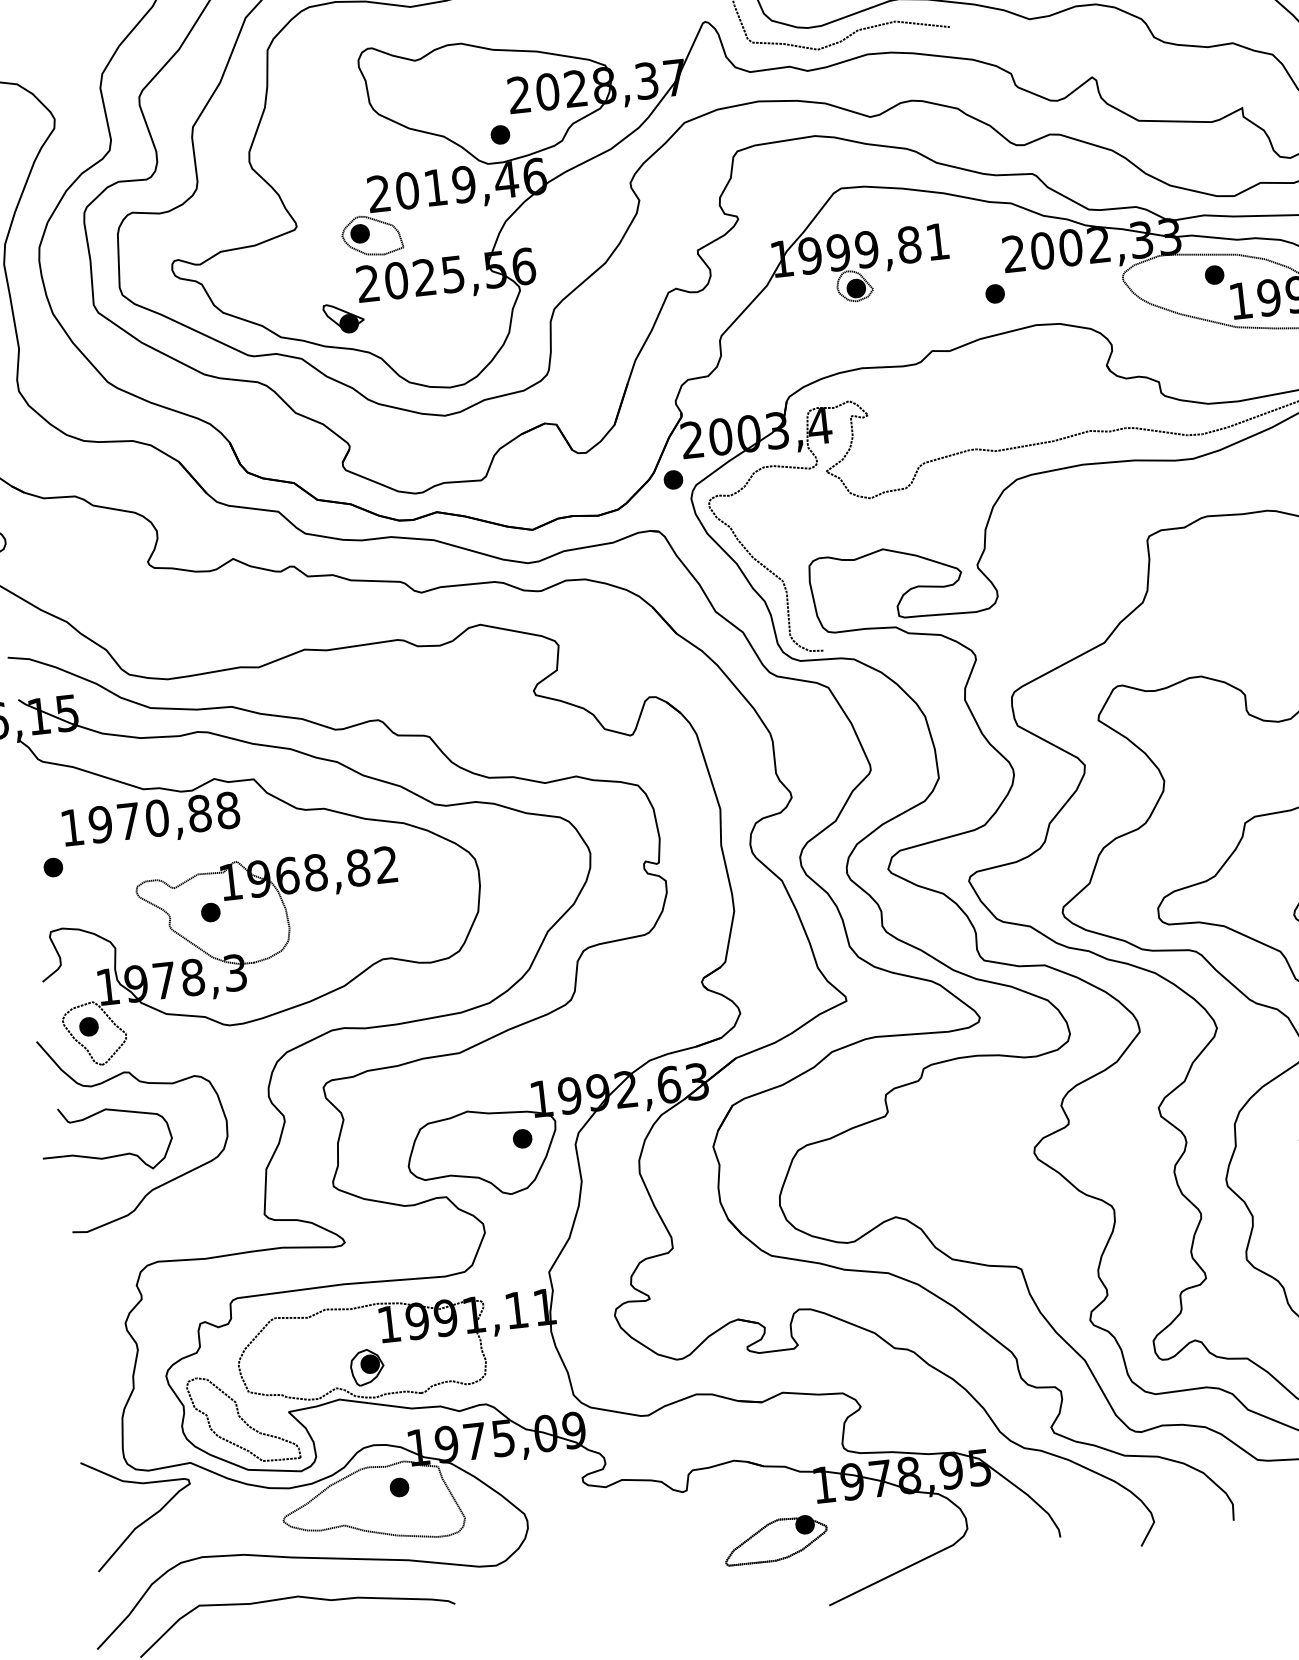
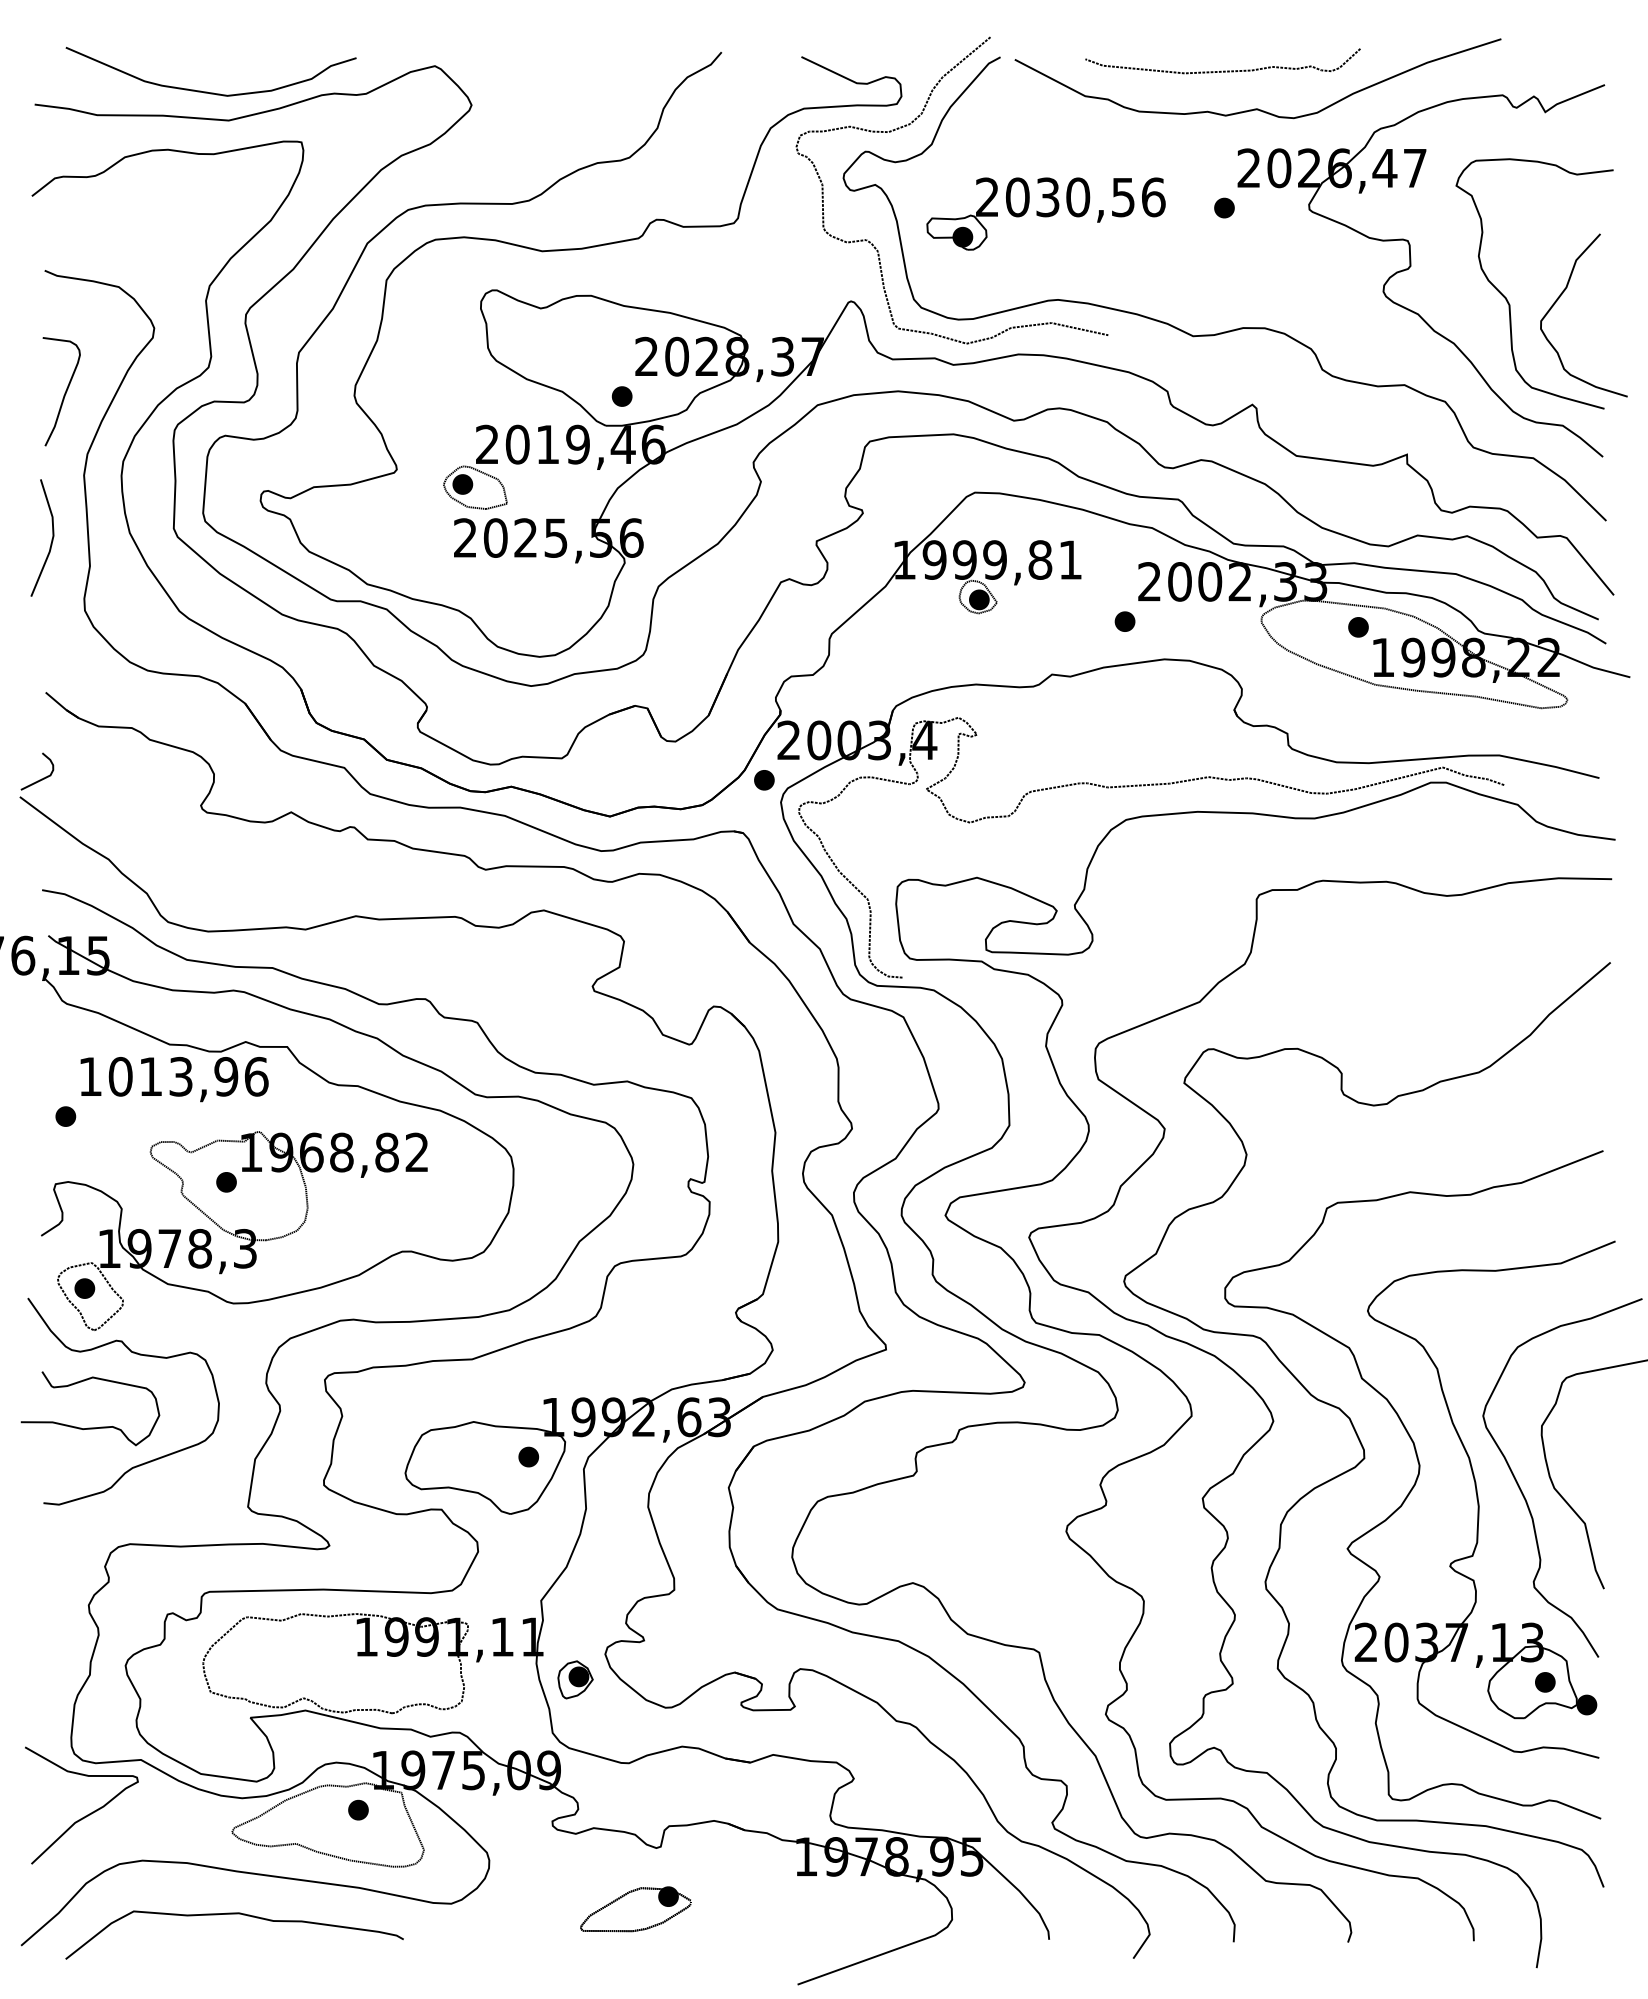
part: (343, 318) -> (435, 571), removed
text: (164, 817) -> (188, 1076), 1970,88 -> 1013,96
part: (367, 1367) -> (575, 1679), moved
part: (242, 1418) -> (201, 1719), removed
part: (775, 1540) -> (635, 1909), moved

